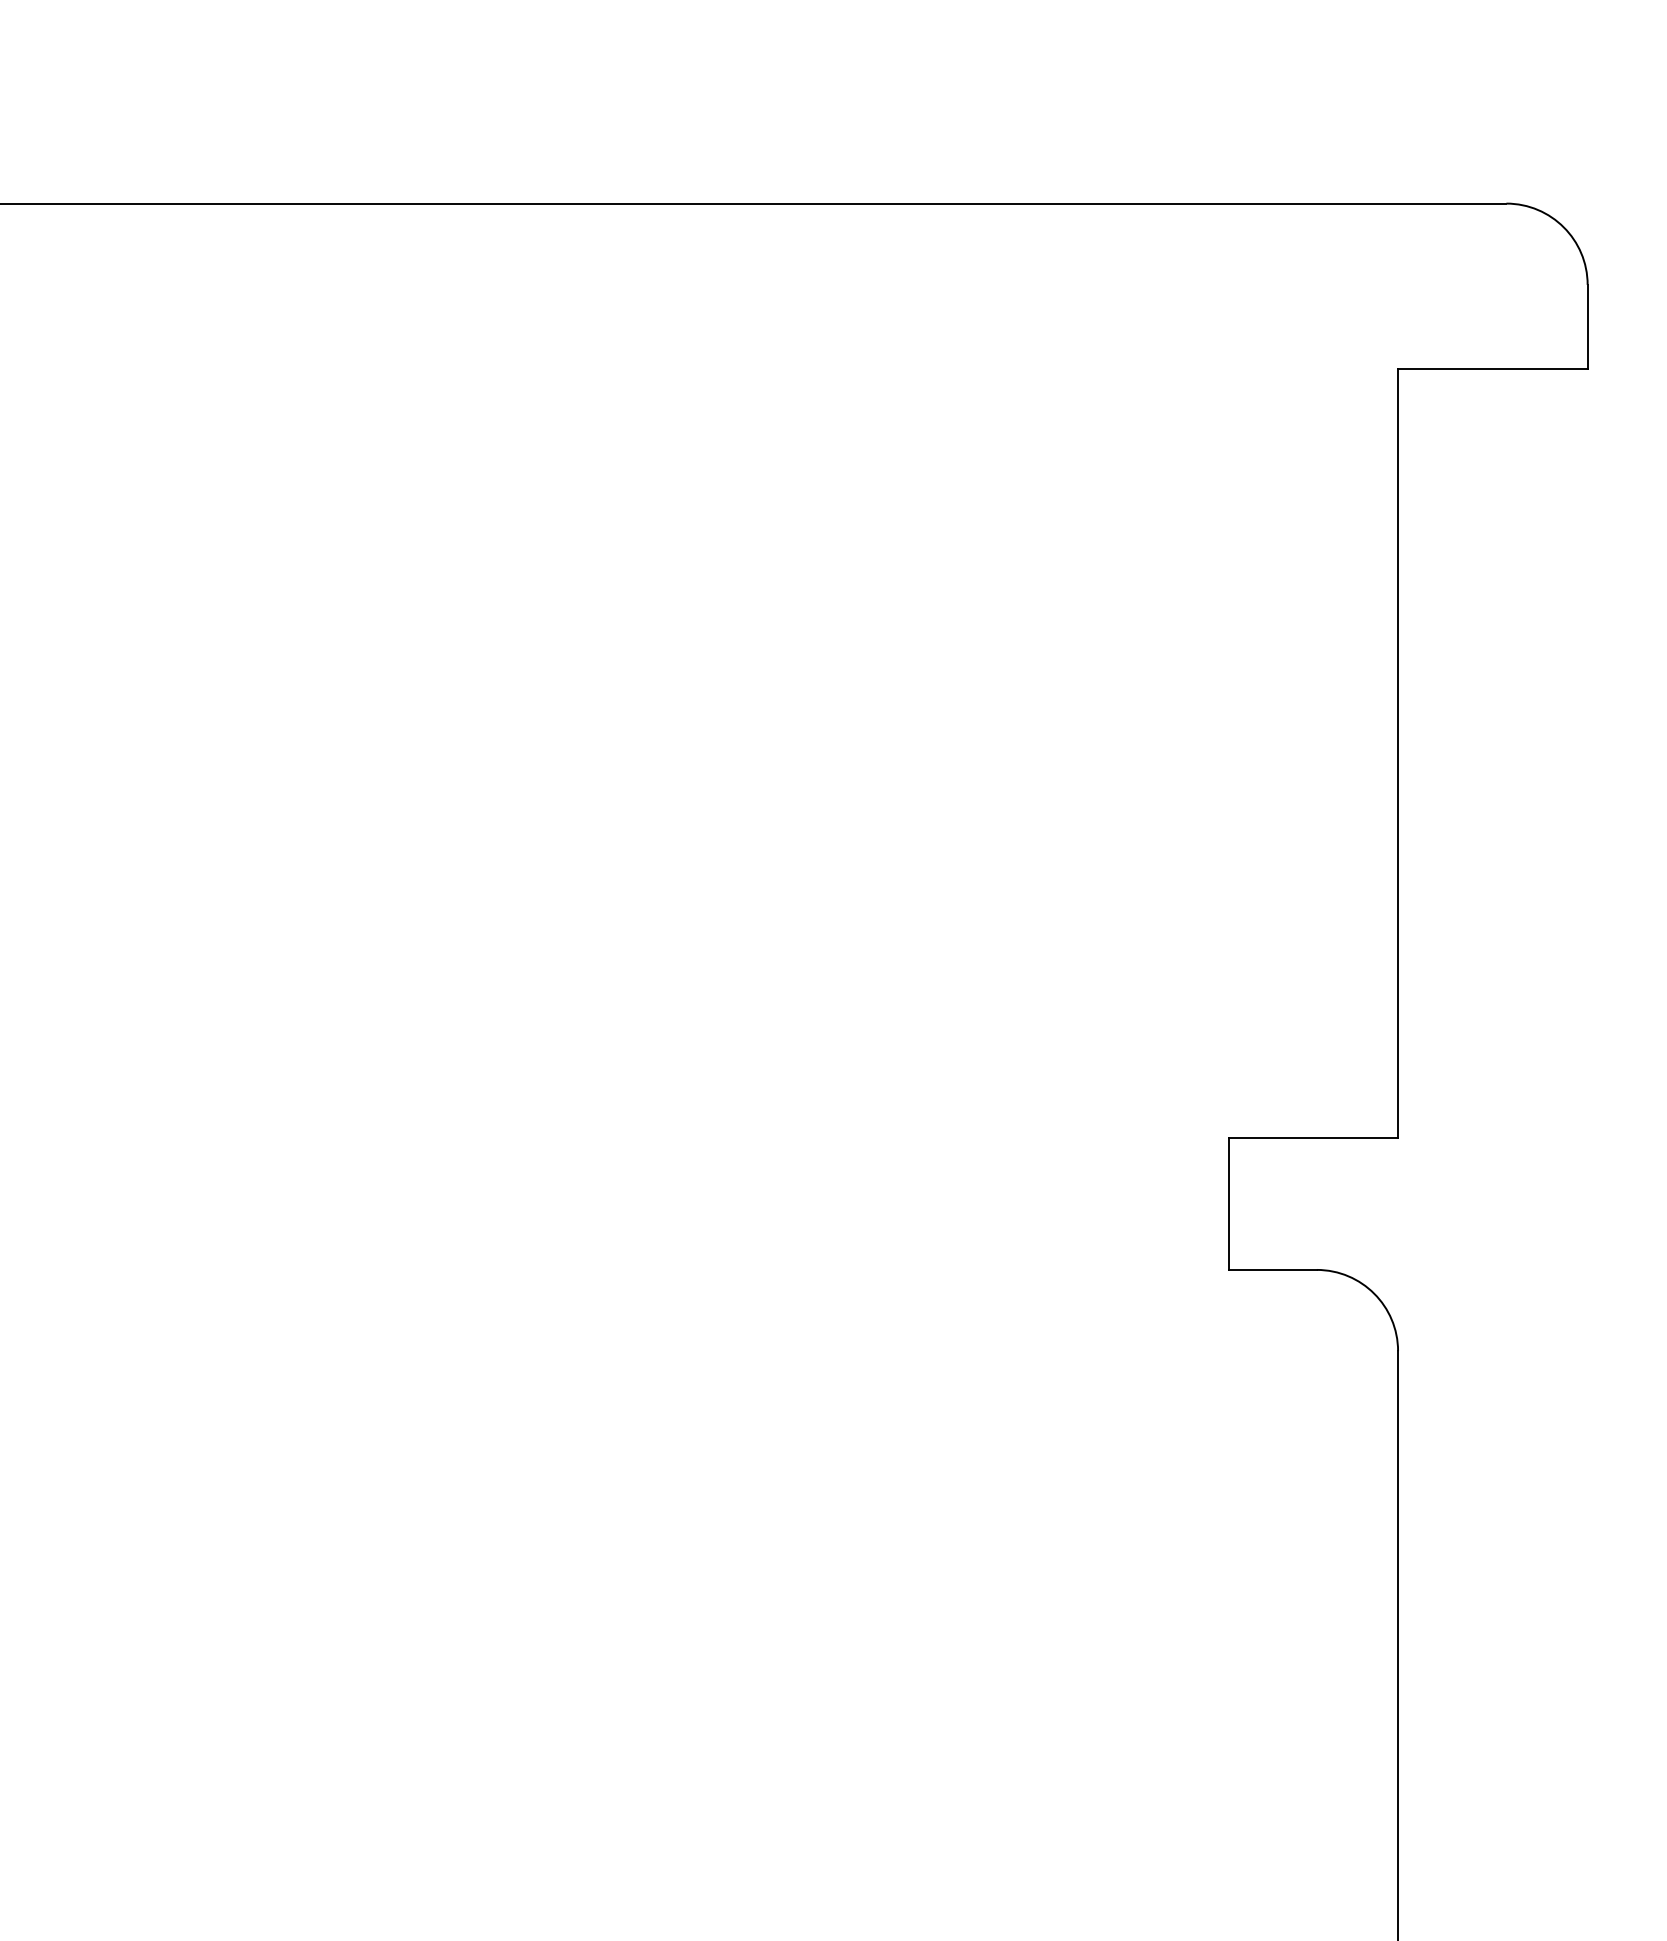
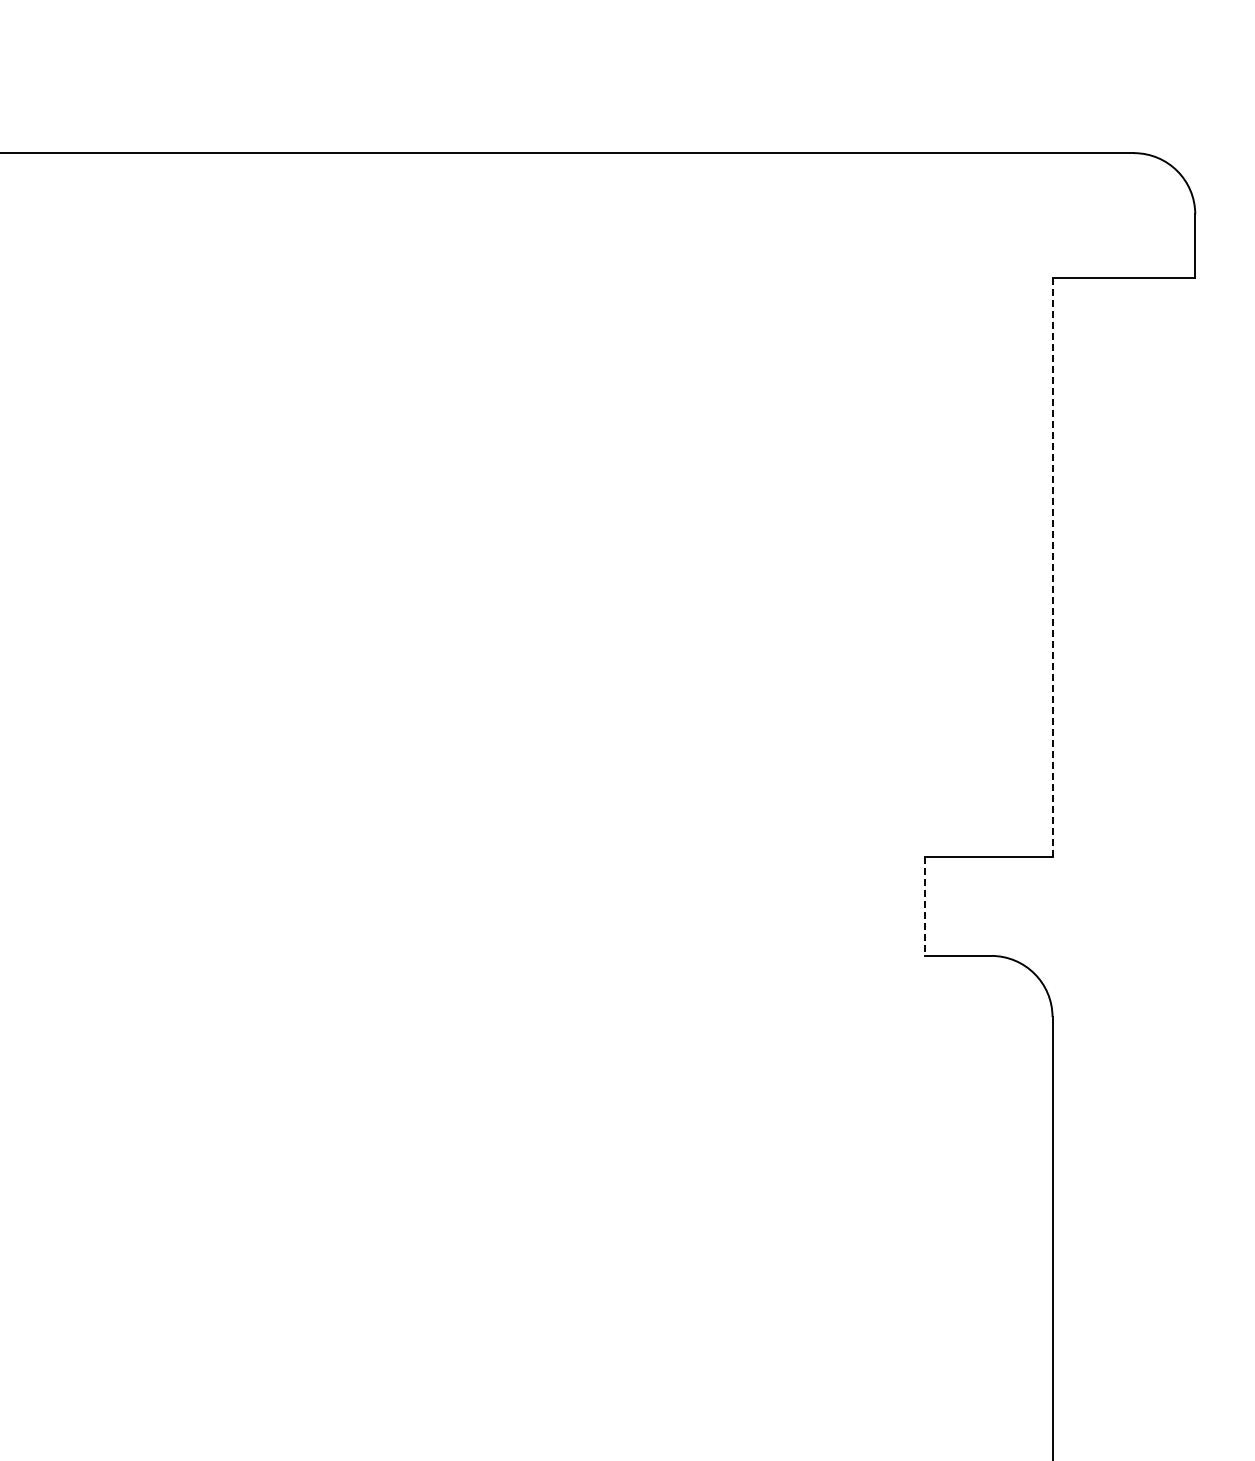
line: (1398, 753) -> (1052, 567), solid -> dashed
line: (1229, 1204) -> (925, 906), solid -> dashed

